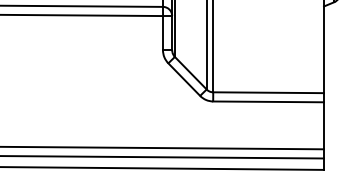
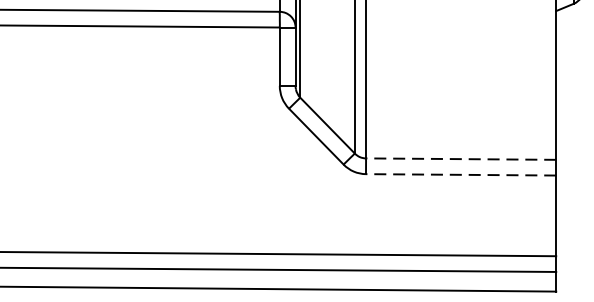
line: (268, 92) -> (460, 158), solid -> dashed
line: (268, 101) -> (460, 174), solid -> dashed

